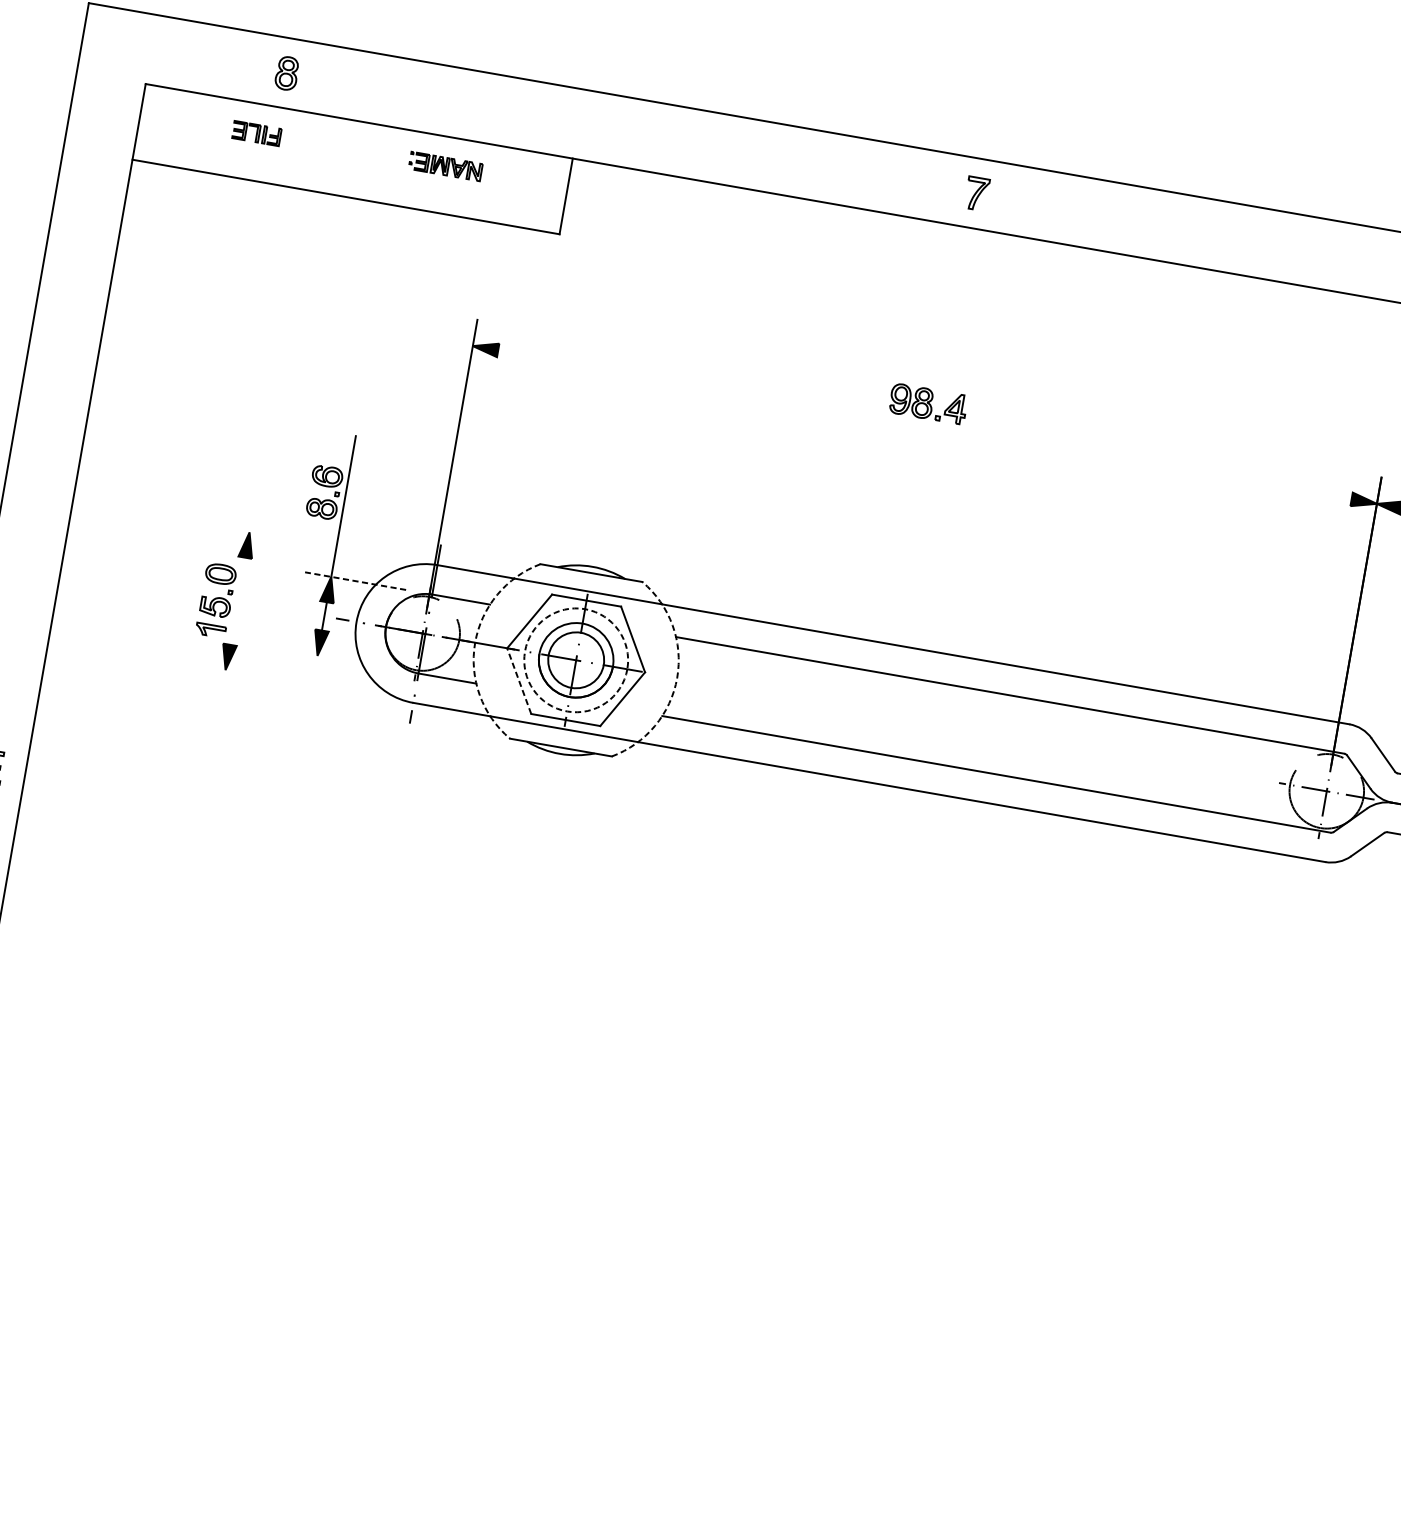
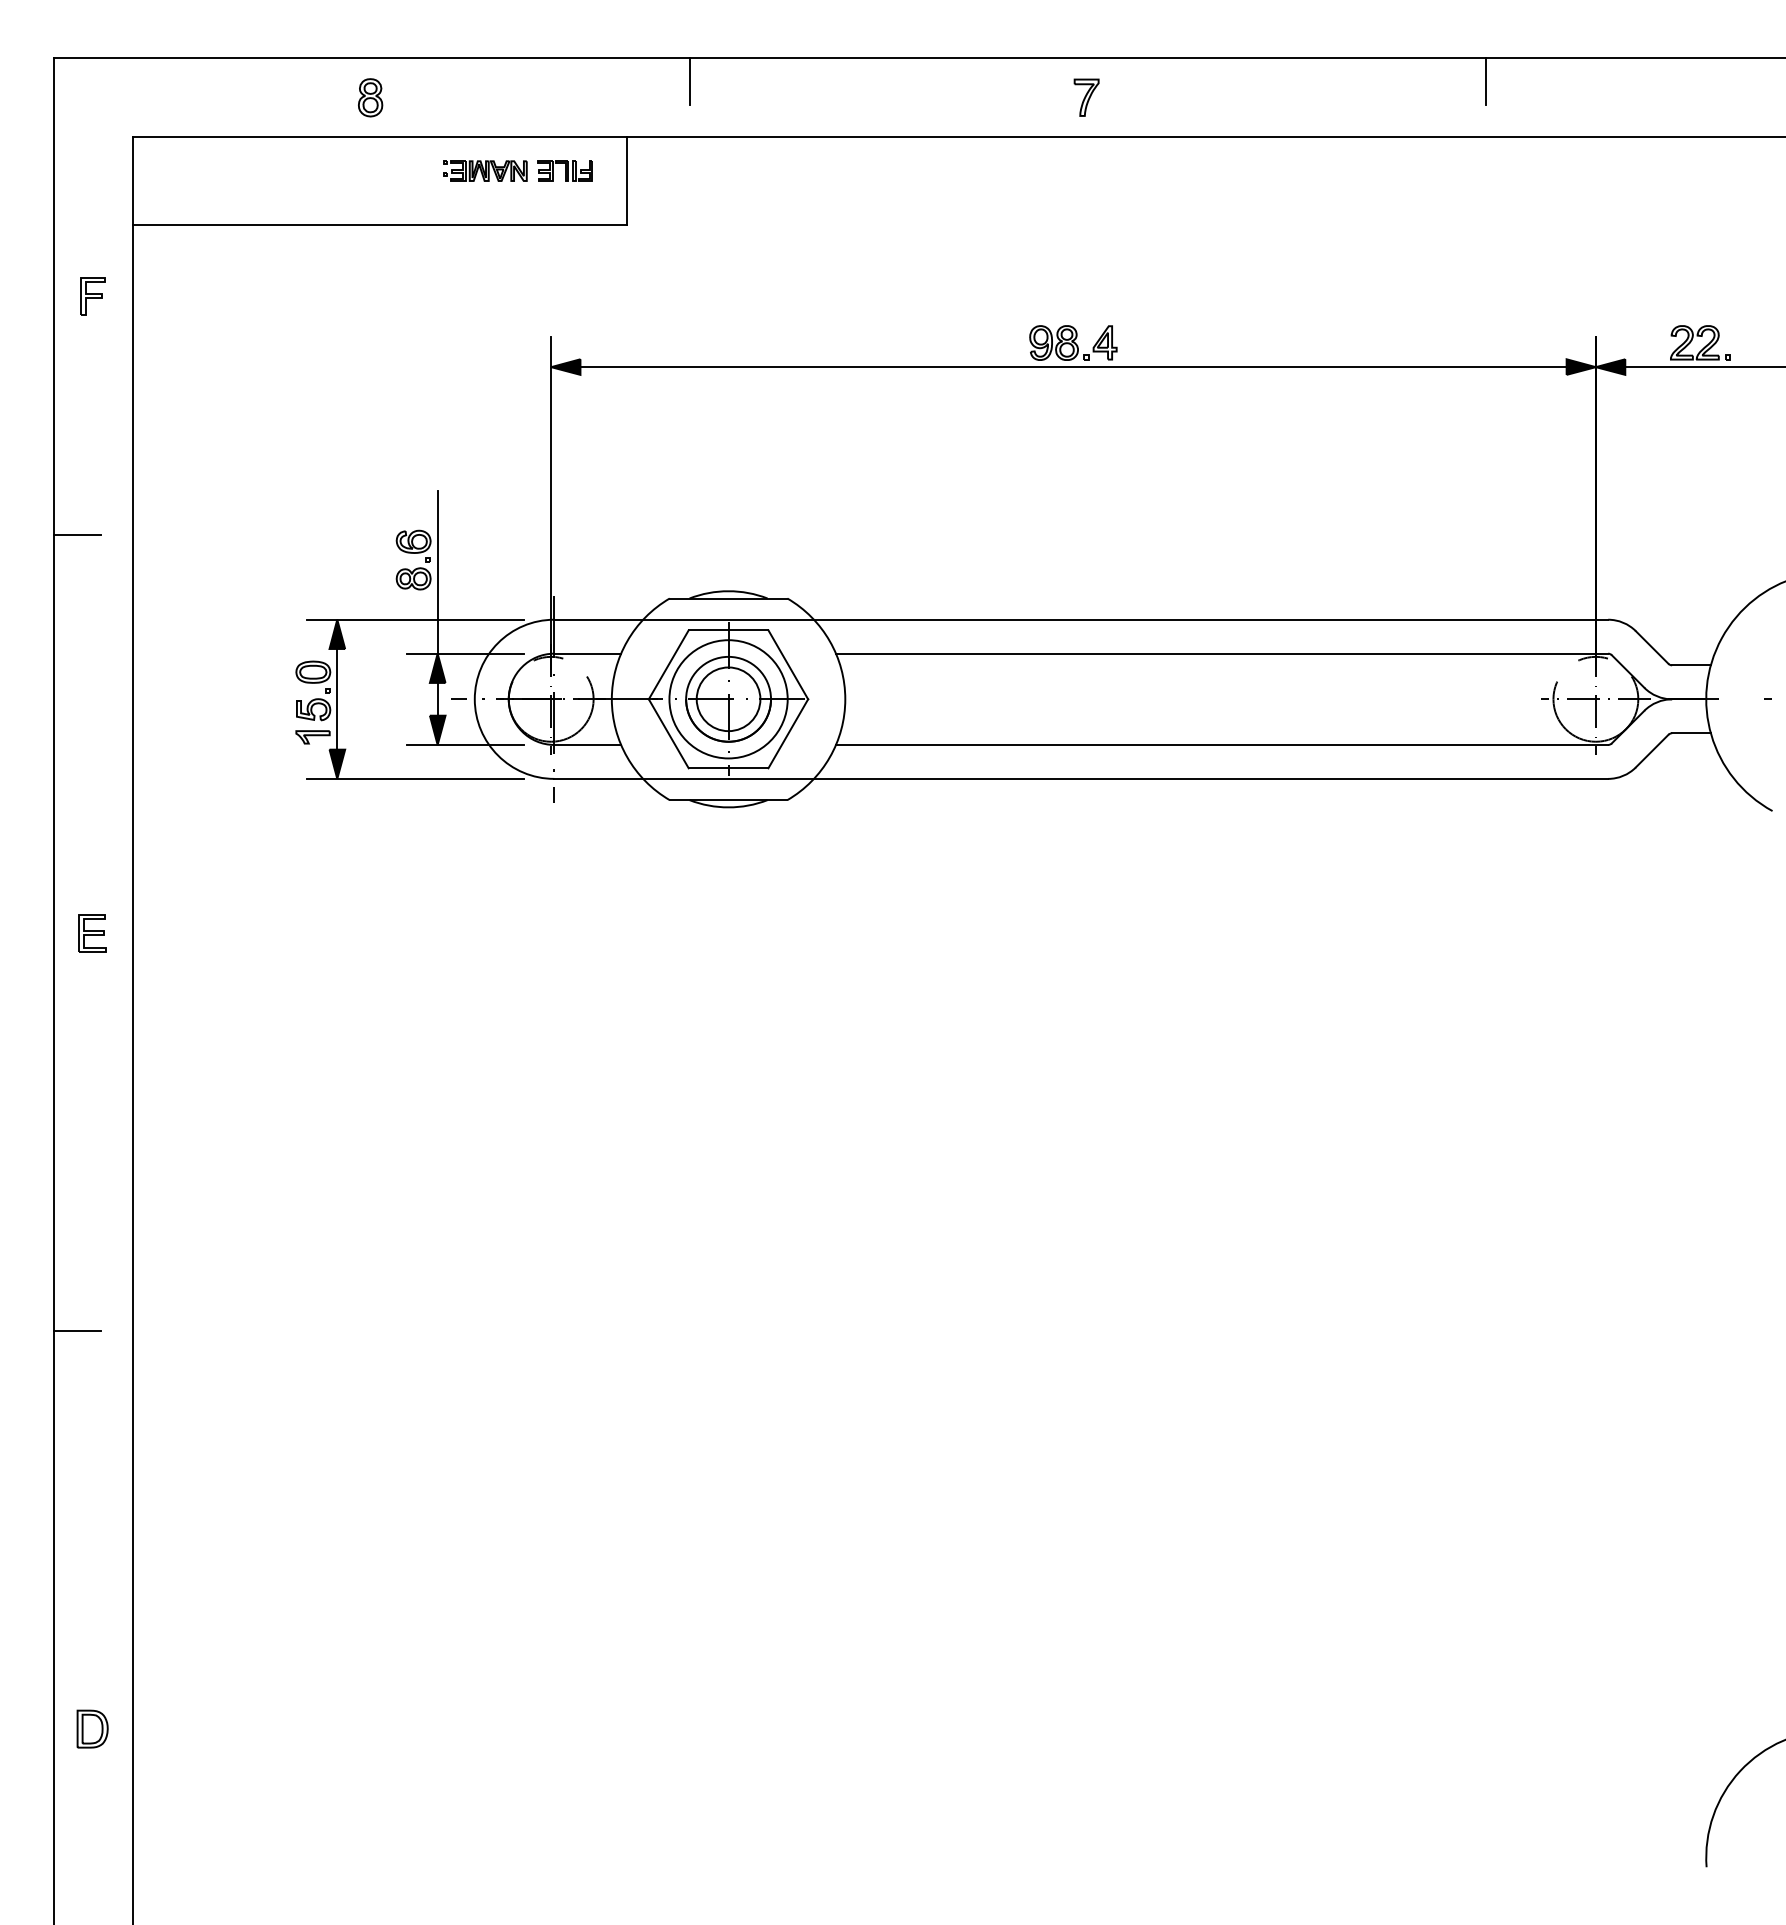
part: (287, 73) -> (370, 97), moved
line: (636, 119) -> (690, 81), added
part: (256, 132) -> (564, 170), moved
part: (86, 215) -> (92, 296), added
line: (1325, 240) -> (1486, 81), added
line: (37, 420) -> (77, 535), added
line: (924, 425) -> (1073, 367), added
line: (317, 543) -> (415, 619), added
line: (355, 580) -> (465, 653), dashed -> solid
line: (237, 600) -> (337, 698), added
arc: (474, 642) -> (611, 699), dashed -> solid
line: (341, 659) -> (465, 744), added
circle: (576, 660) -> (728, 699), dashed -> solid
arc: (677, 678) -> (845, 699), dashed -> solid
line: (519, 680) -> (668, 733), dashed -> solid
line: (293, 681) -> (415, 778), added

